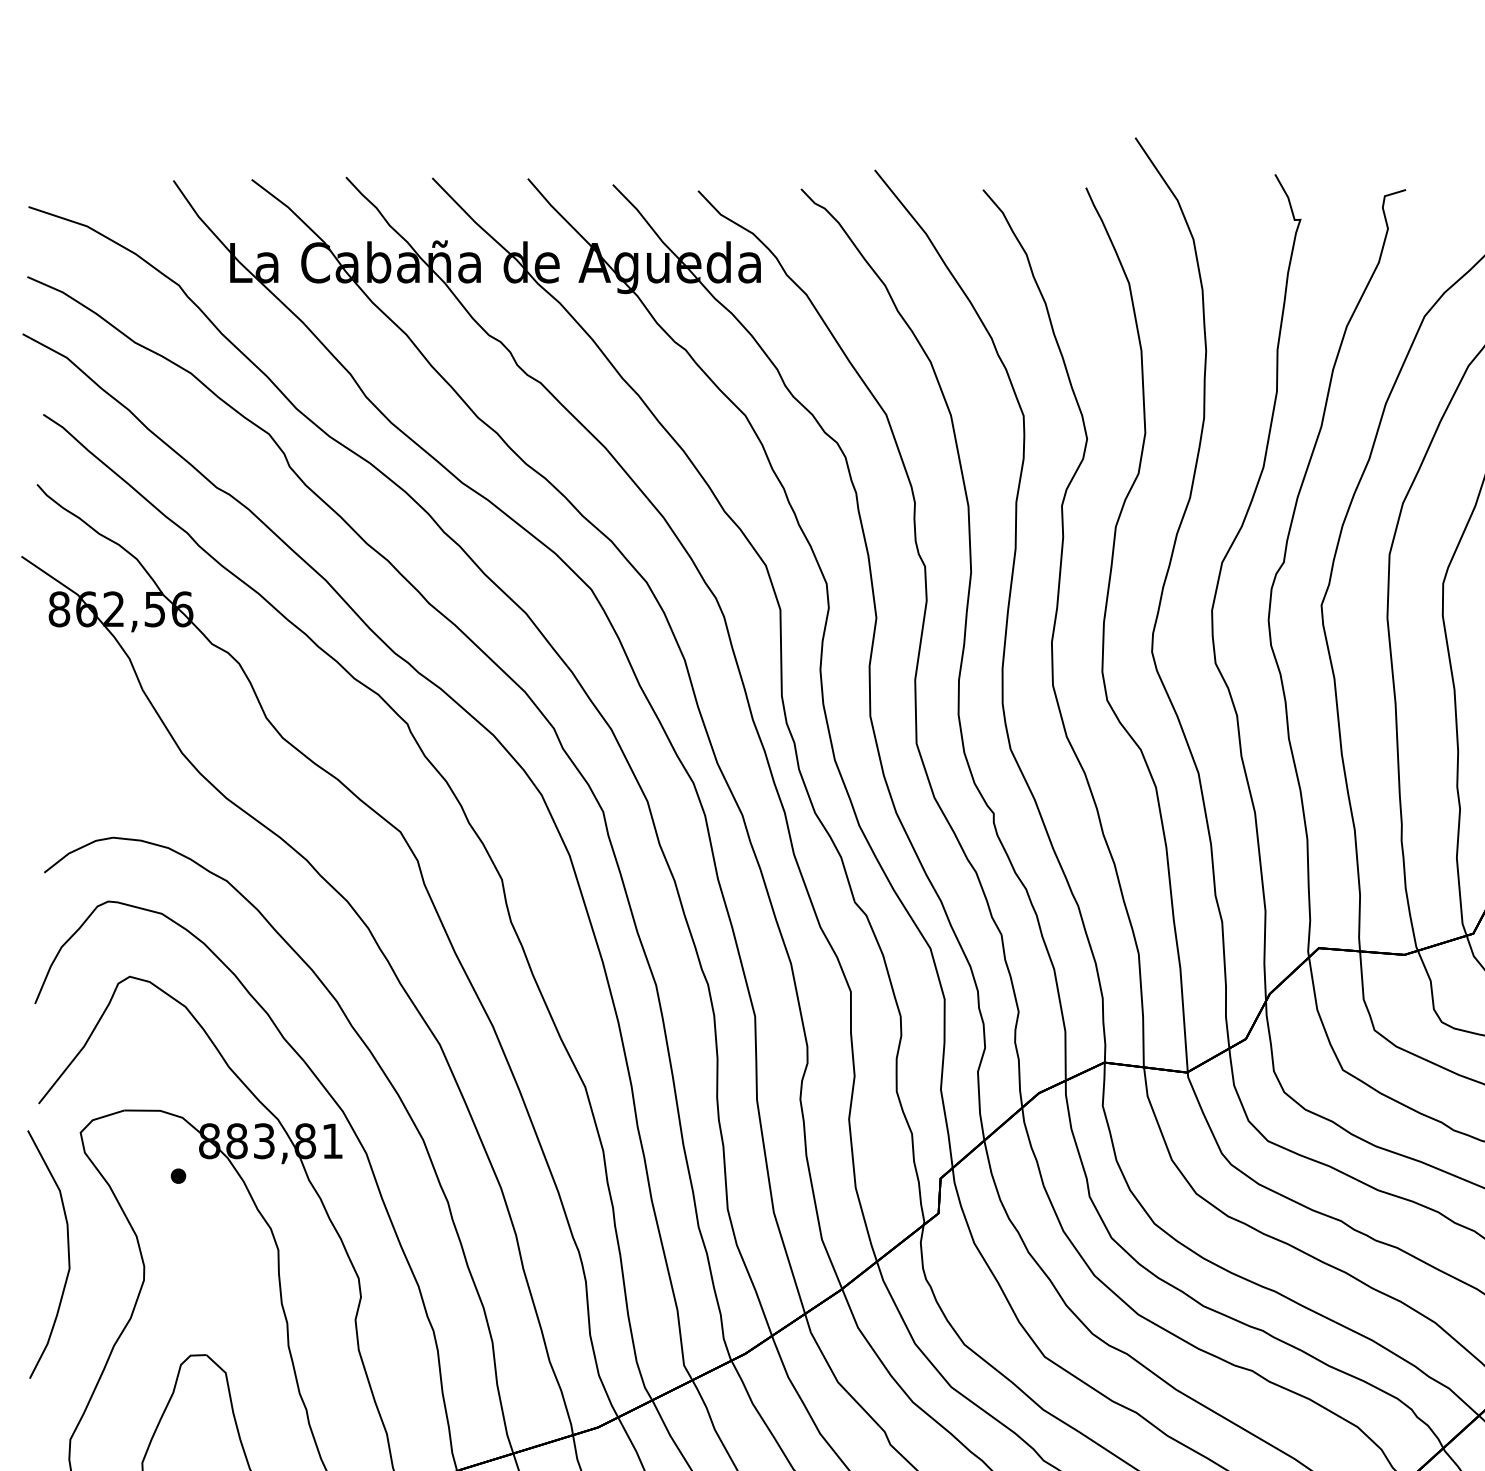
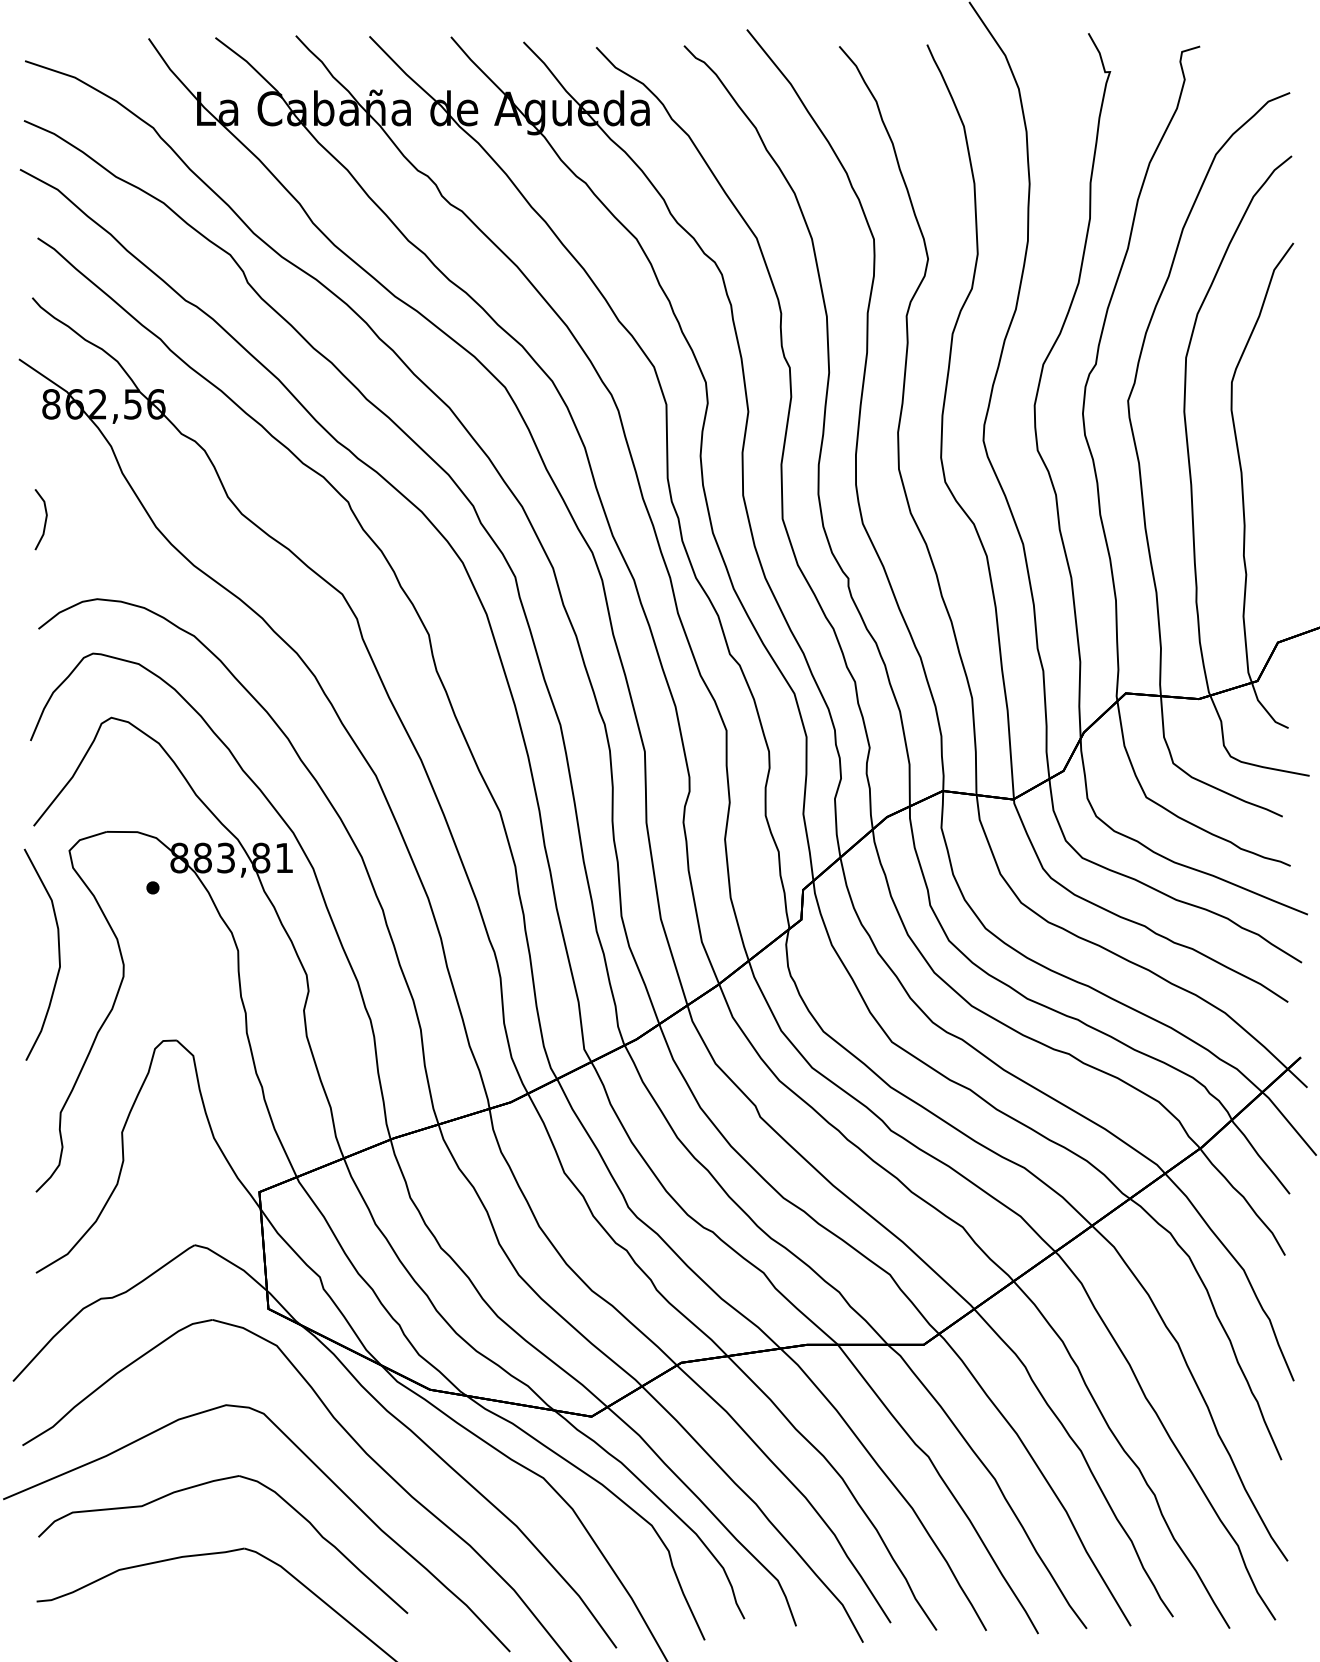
line: (51, 746) -> (44, 521), added

